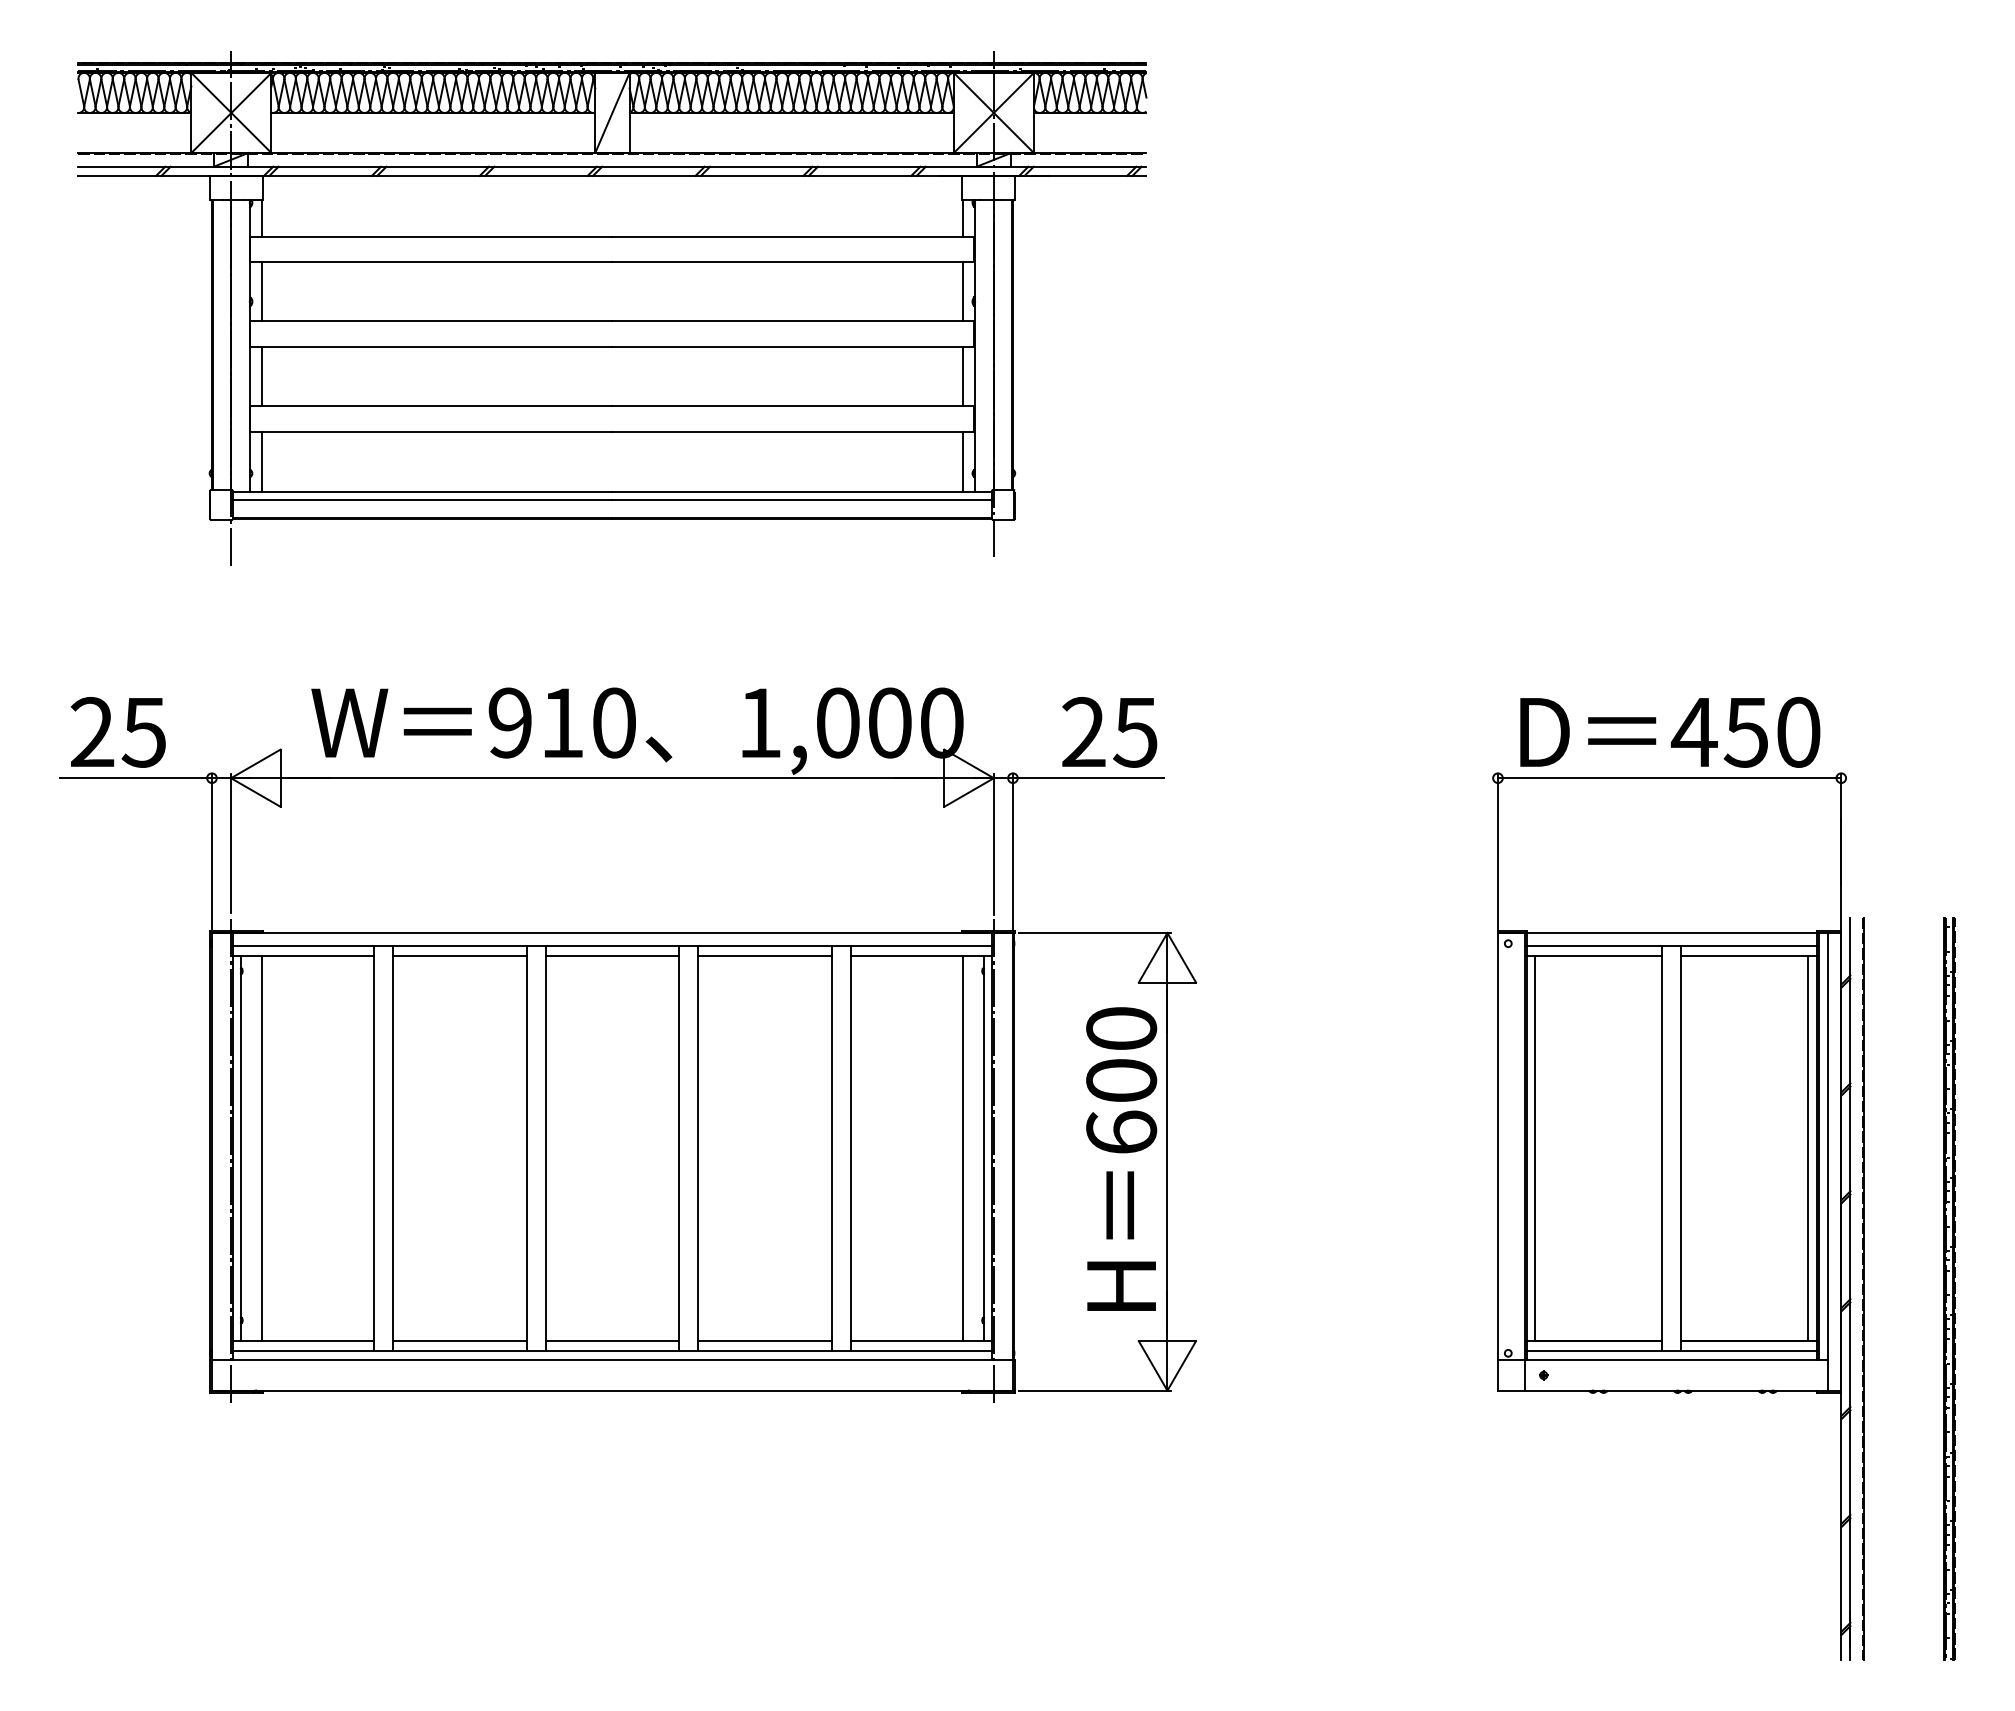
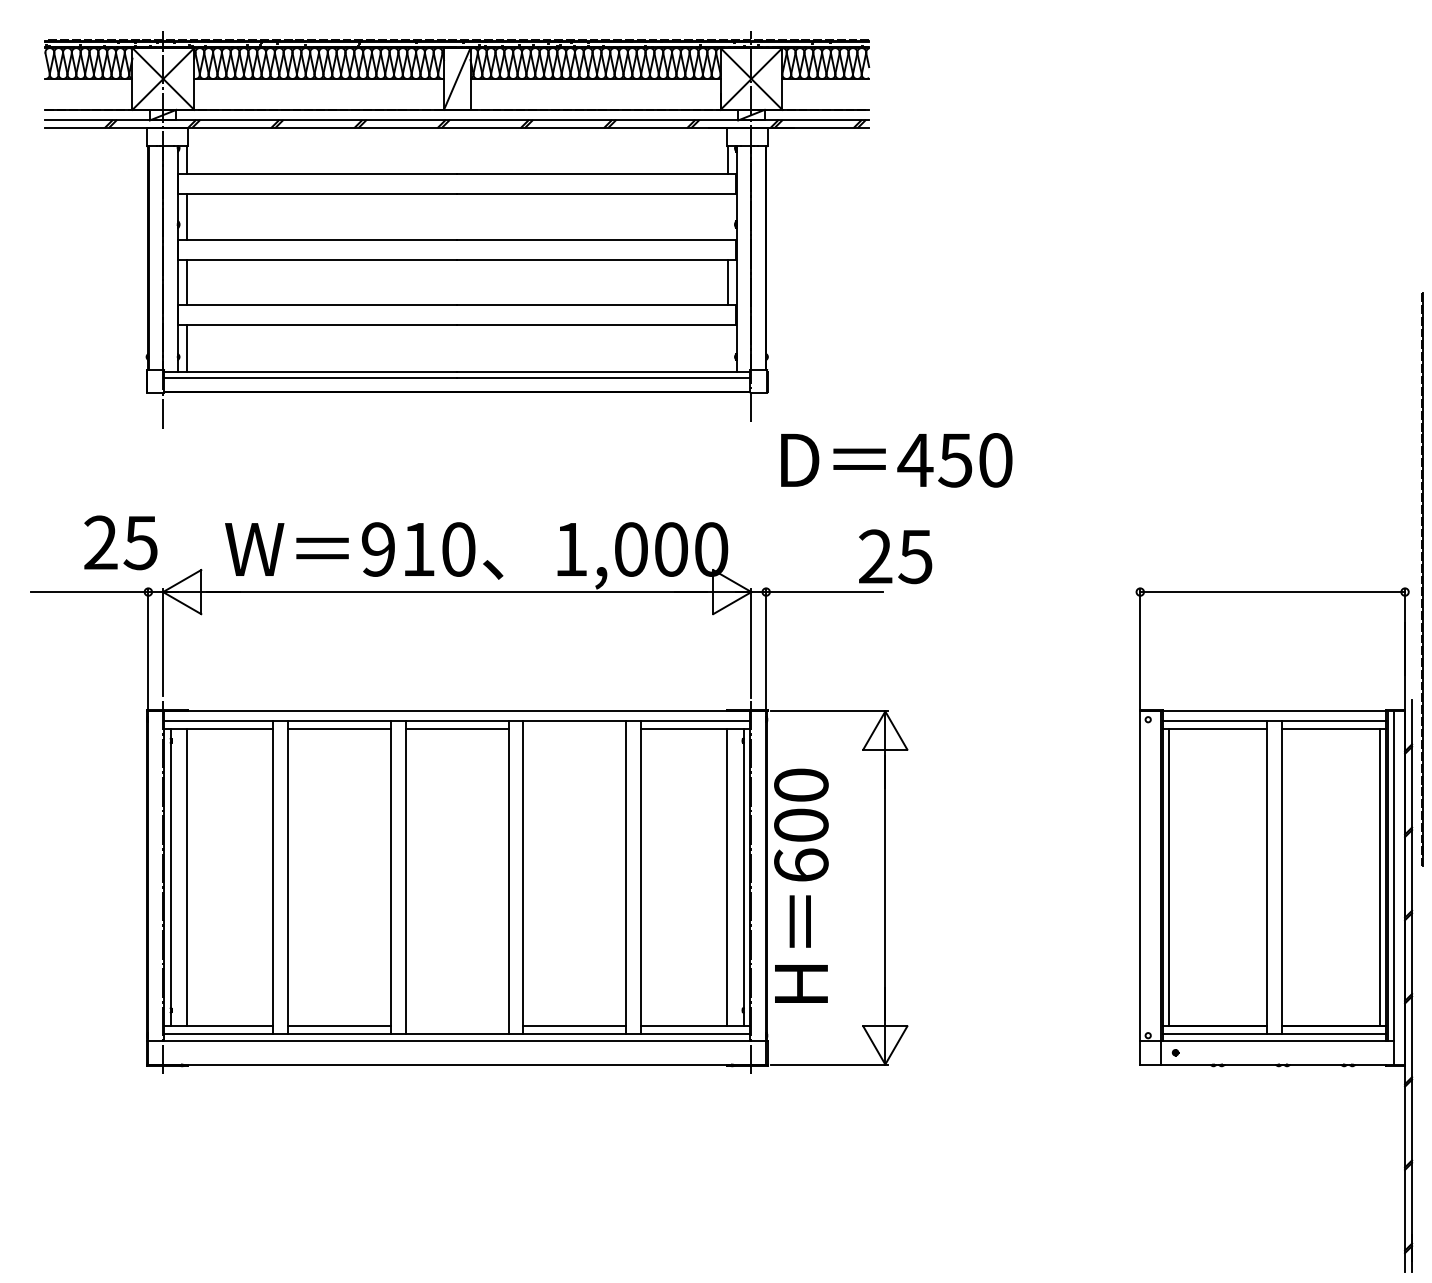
line: (963, 291) -> (728, 216), removed
line: (963, 461) -> (728, 347), removed
text: (118, 732) -> (121, 542), moved
text: (1109, 732) -> (895, 556), moved
text: (1670, 732) -> (896, 460), moved
line: (764, 955) -> (574, 728), removed
text: (1121, 1158) -> (801, 885), moved
line: (1863, 1288) -> (1422, 579), moved
line: (612, 1341) -> (457, 1026), removed

